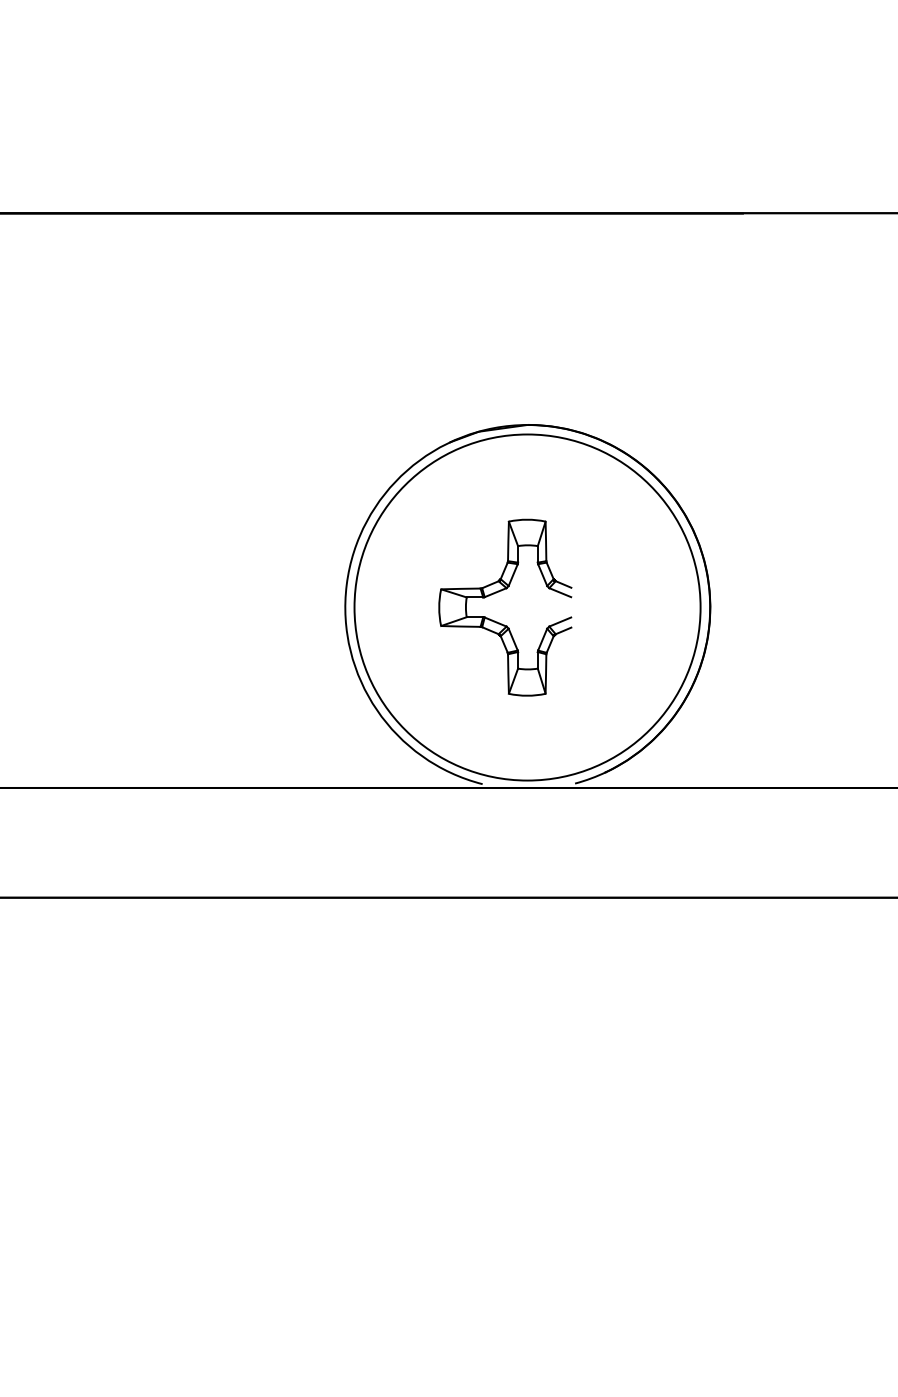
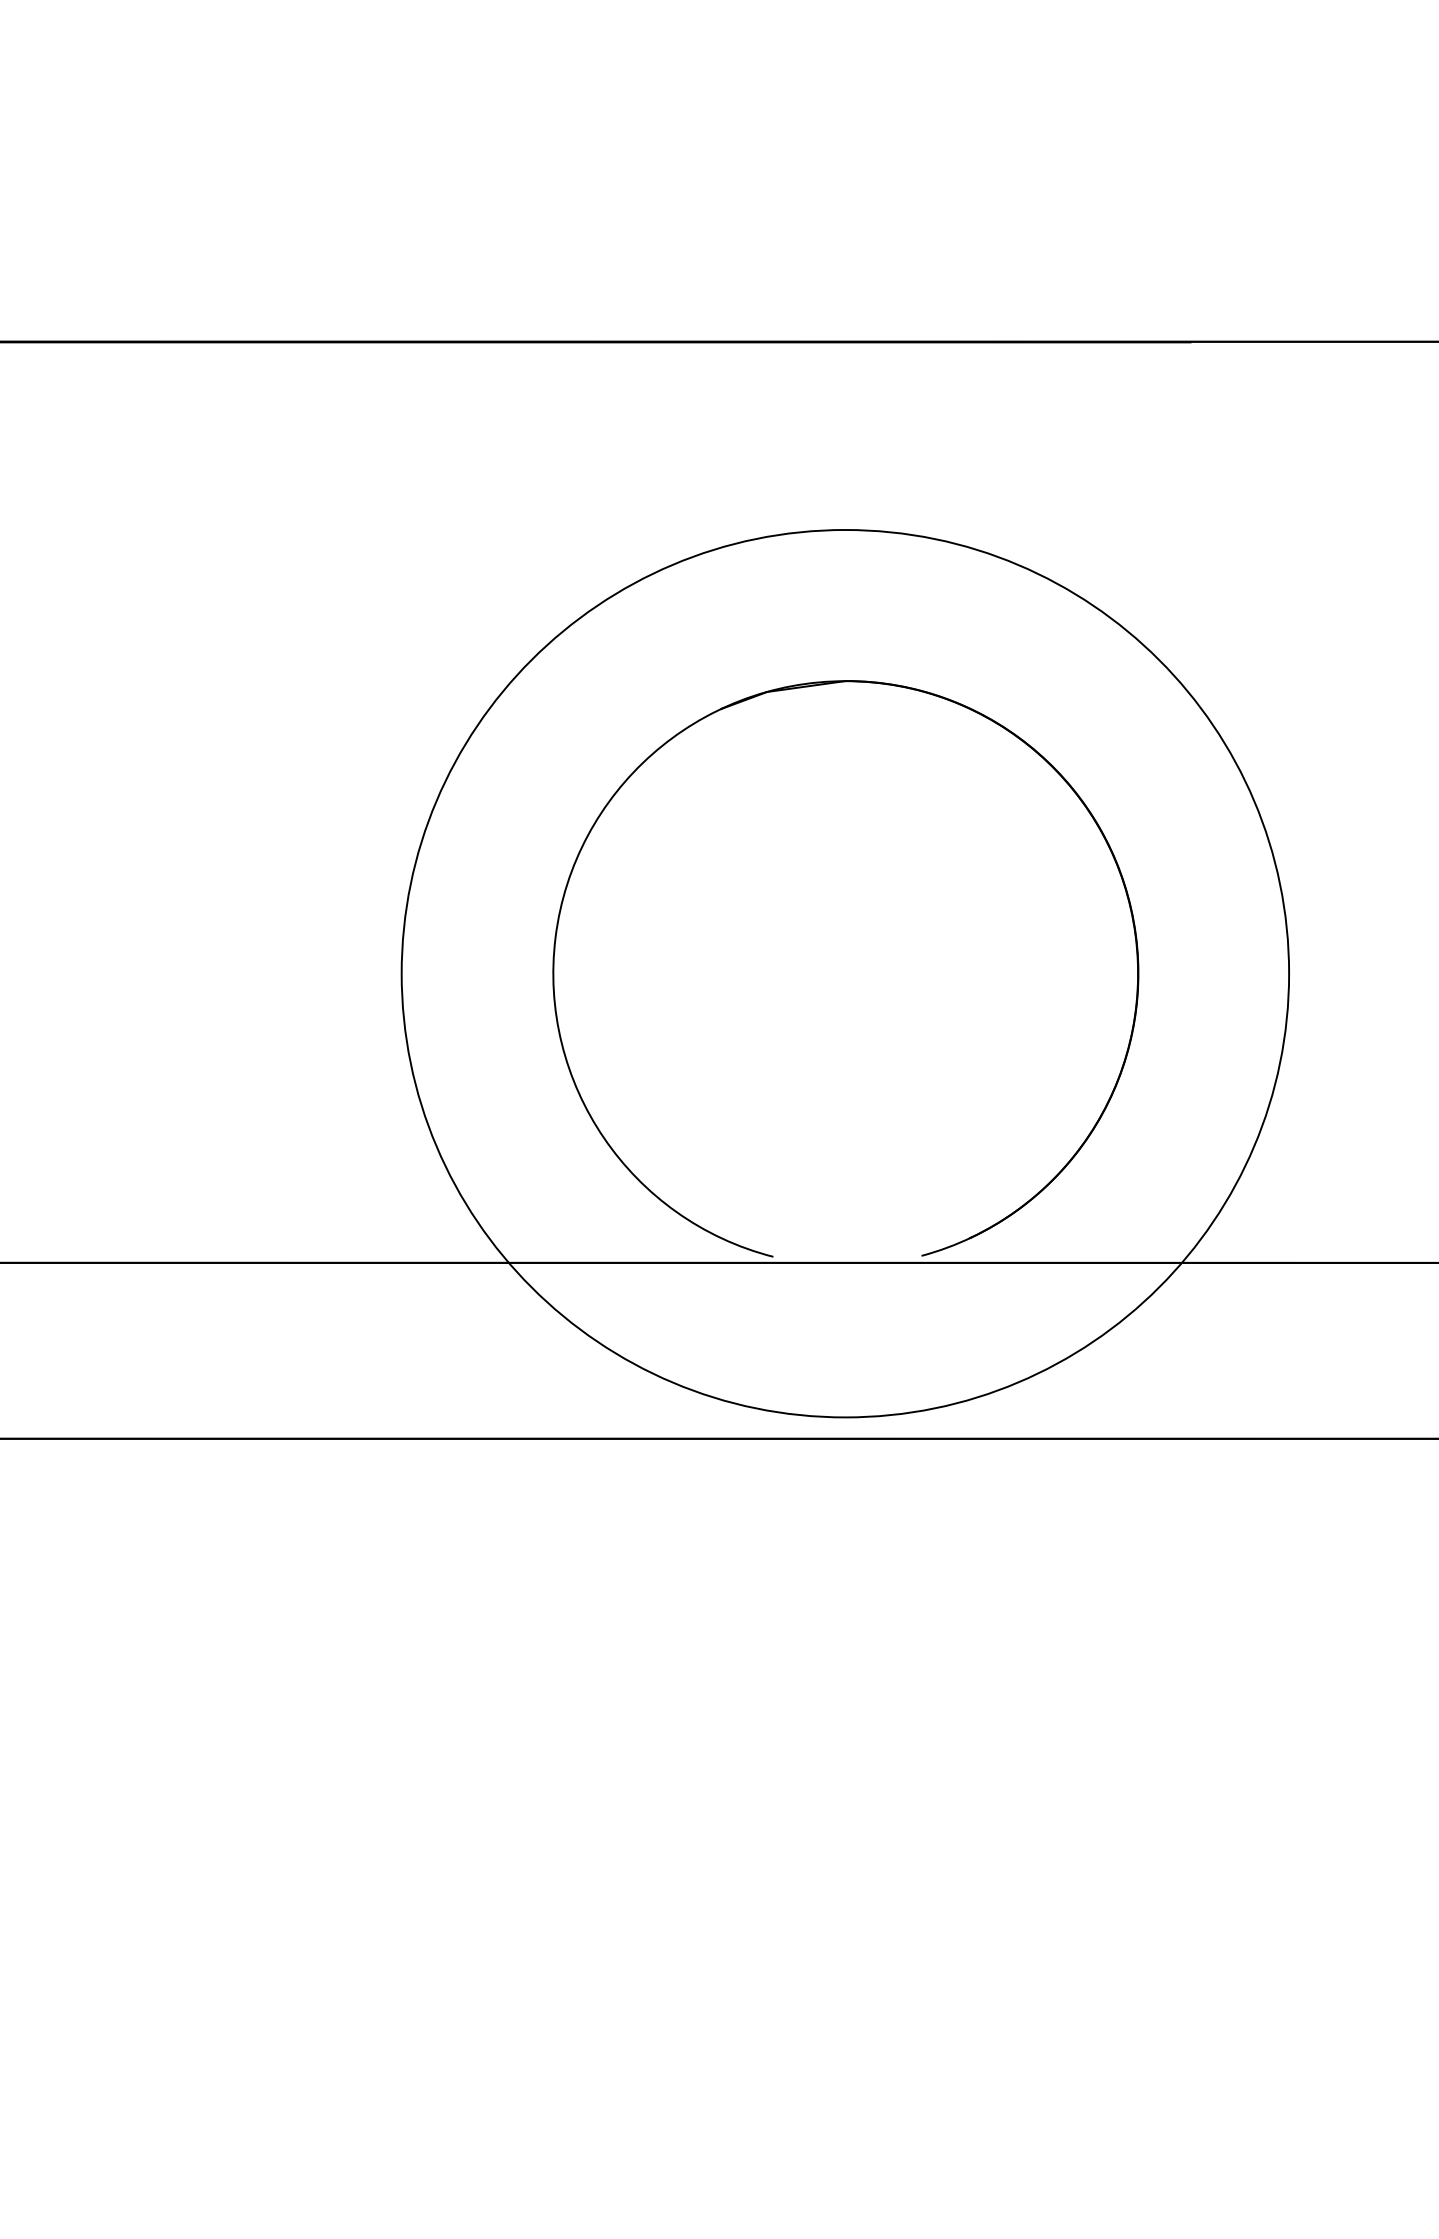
circle: (527, 607) -> (845, 973), size x1.6
part: (497, 621) -> (797, 996), removed

